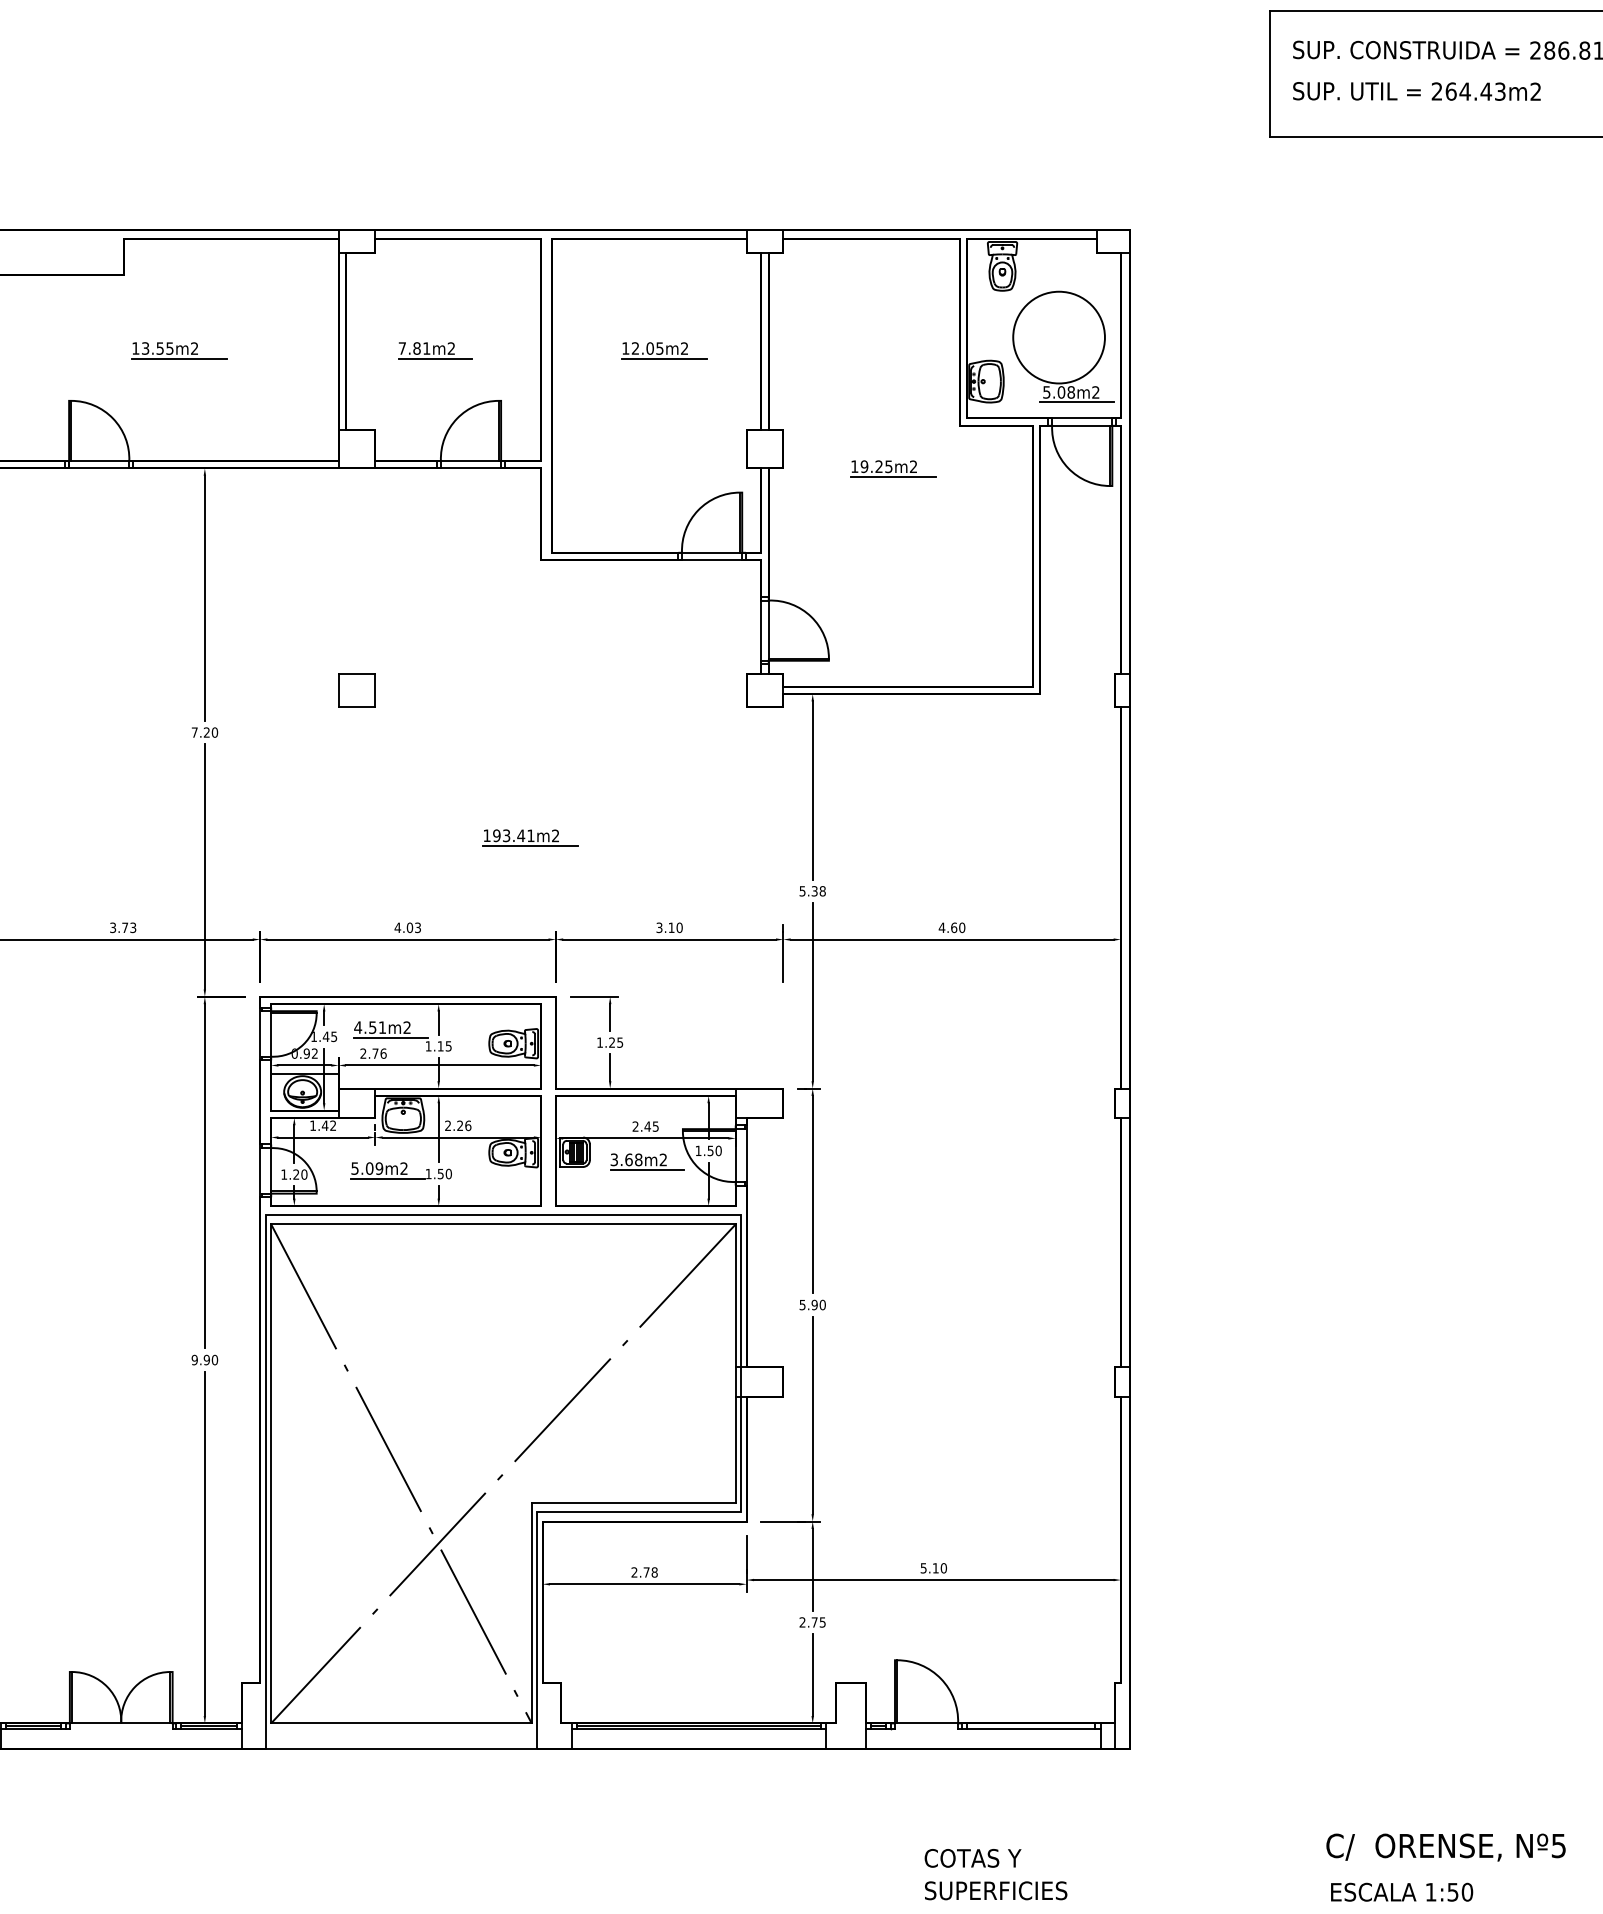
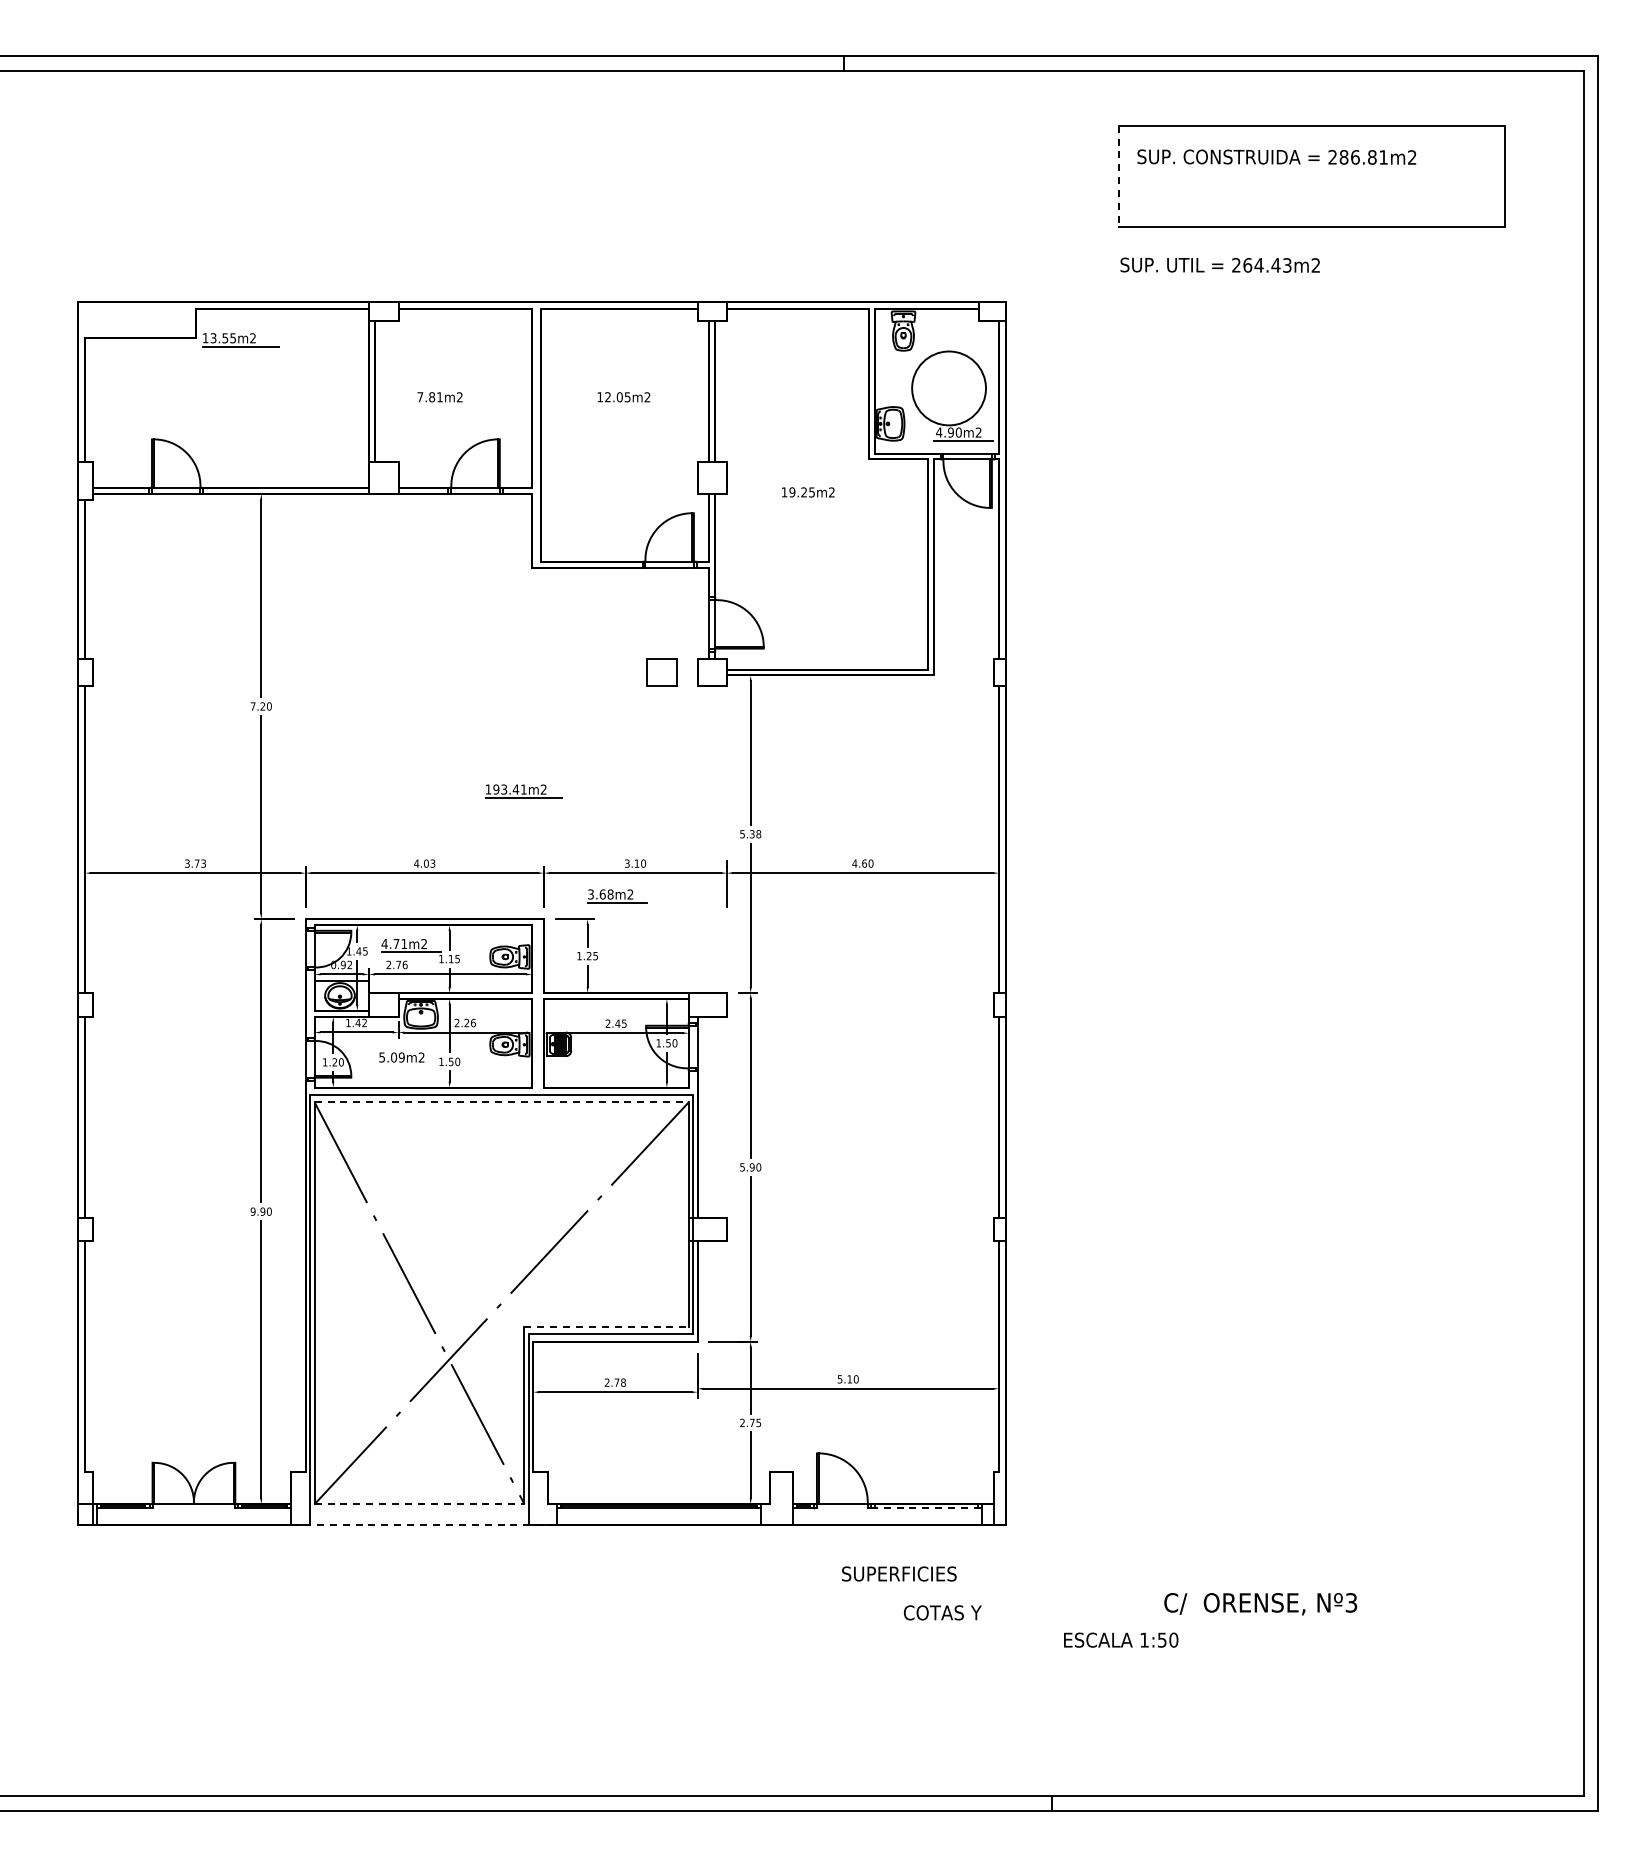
line: (1270, 74) -> (1119, 176), solid -> dashed
text: (1416, 90) -> (1219, 264), moved
part: (179, 351) -> (240, 340), moved
line: (434, 358) -> (446, 405), removed
line: (664, 358) -> (631, 405), removed
text: (1058, 392) -> (948, 432), 5.08m2 -> 4.90m2
line: (893, 476) -> (815, 500), removed
part: (356, 690) -> (661, 672), moved
text: (372, 1028) -> (396, 944), 4.51m2 -> 4.71m2
part: (647, 1162) -> (617, 896), moved
line: (387, 1178) -> (408, 1065), removed
line: (504, 1224) -> (502, 1102), solid -> dashed
line: (634, 1502) -> (607, 1326), solid -> dashed
line: (401, 1723) -> (419, 1504), solid -> dashed
line: (1031, 1728) -> (926, 1508), solid -> dashed
line: (406, 1748) -> (423, 1524), solid -> dashed
text: (1558, 1845) -> (1351, 1602), Nº5 -> Nº3
text: (972, 1857) -> (942, 1612), moved
text: (996, 1890) -> (899, 1573), moved
text: (1402, 1891) -> (1121, 1639), moved

